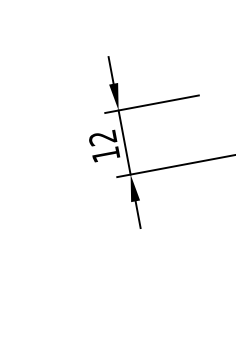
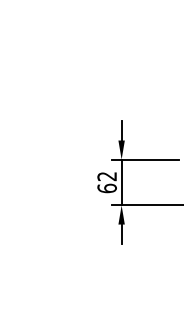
text: (105, 154) -> (106, 188), 12 -> 62

